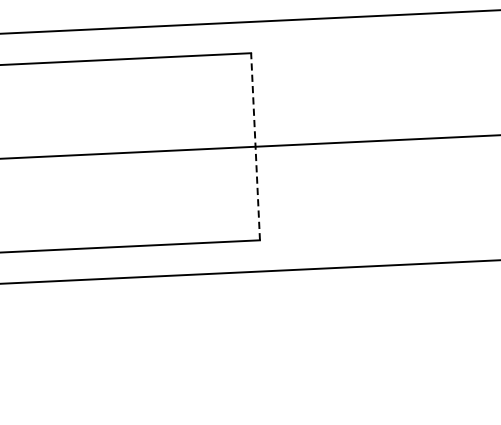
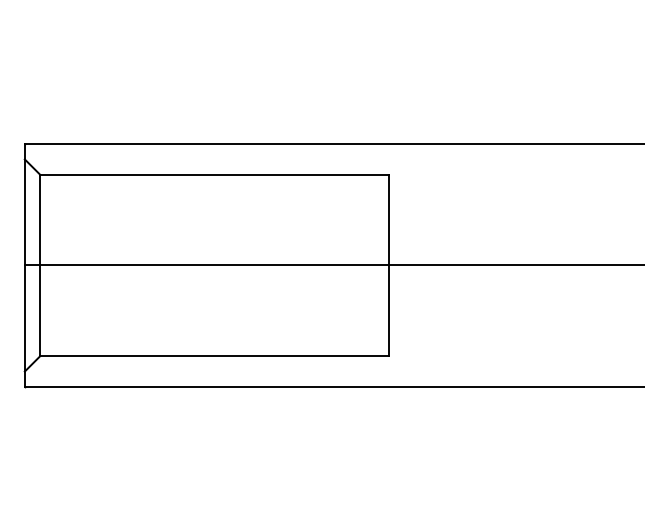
line: (255, 146) -> (388, 265), dashed -> solid

